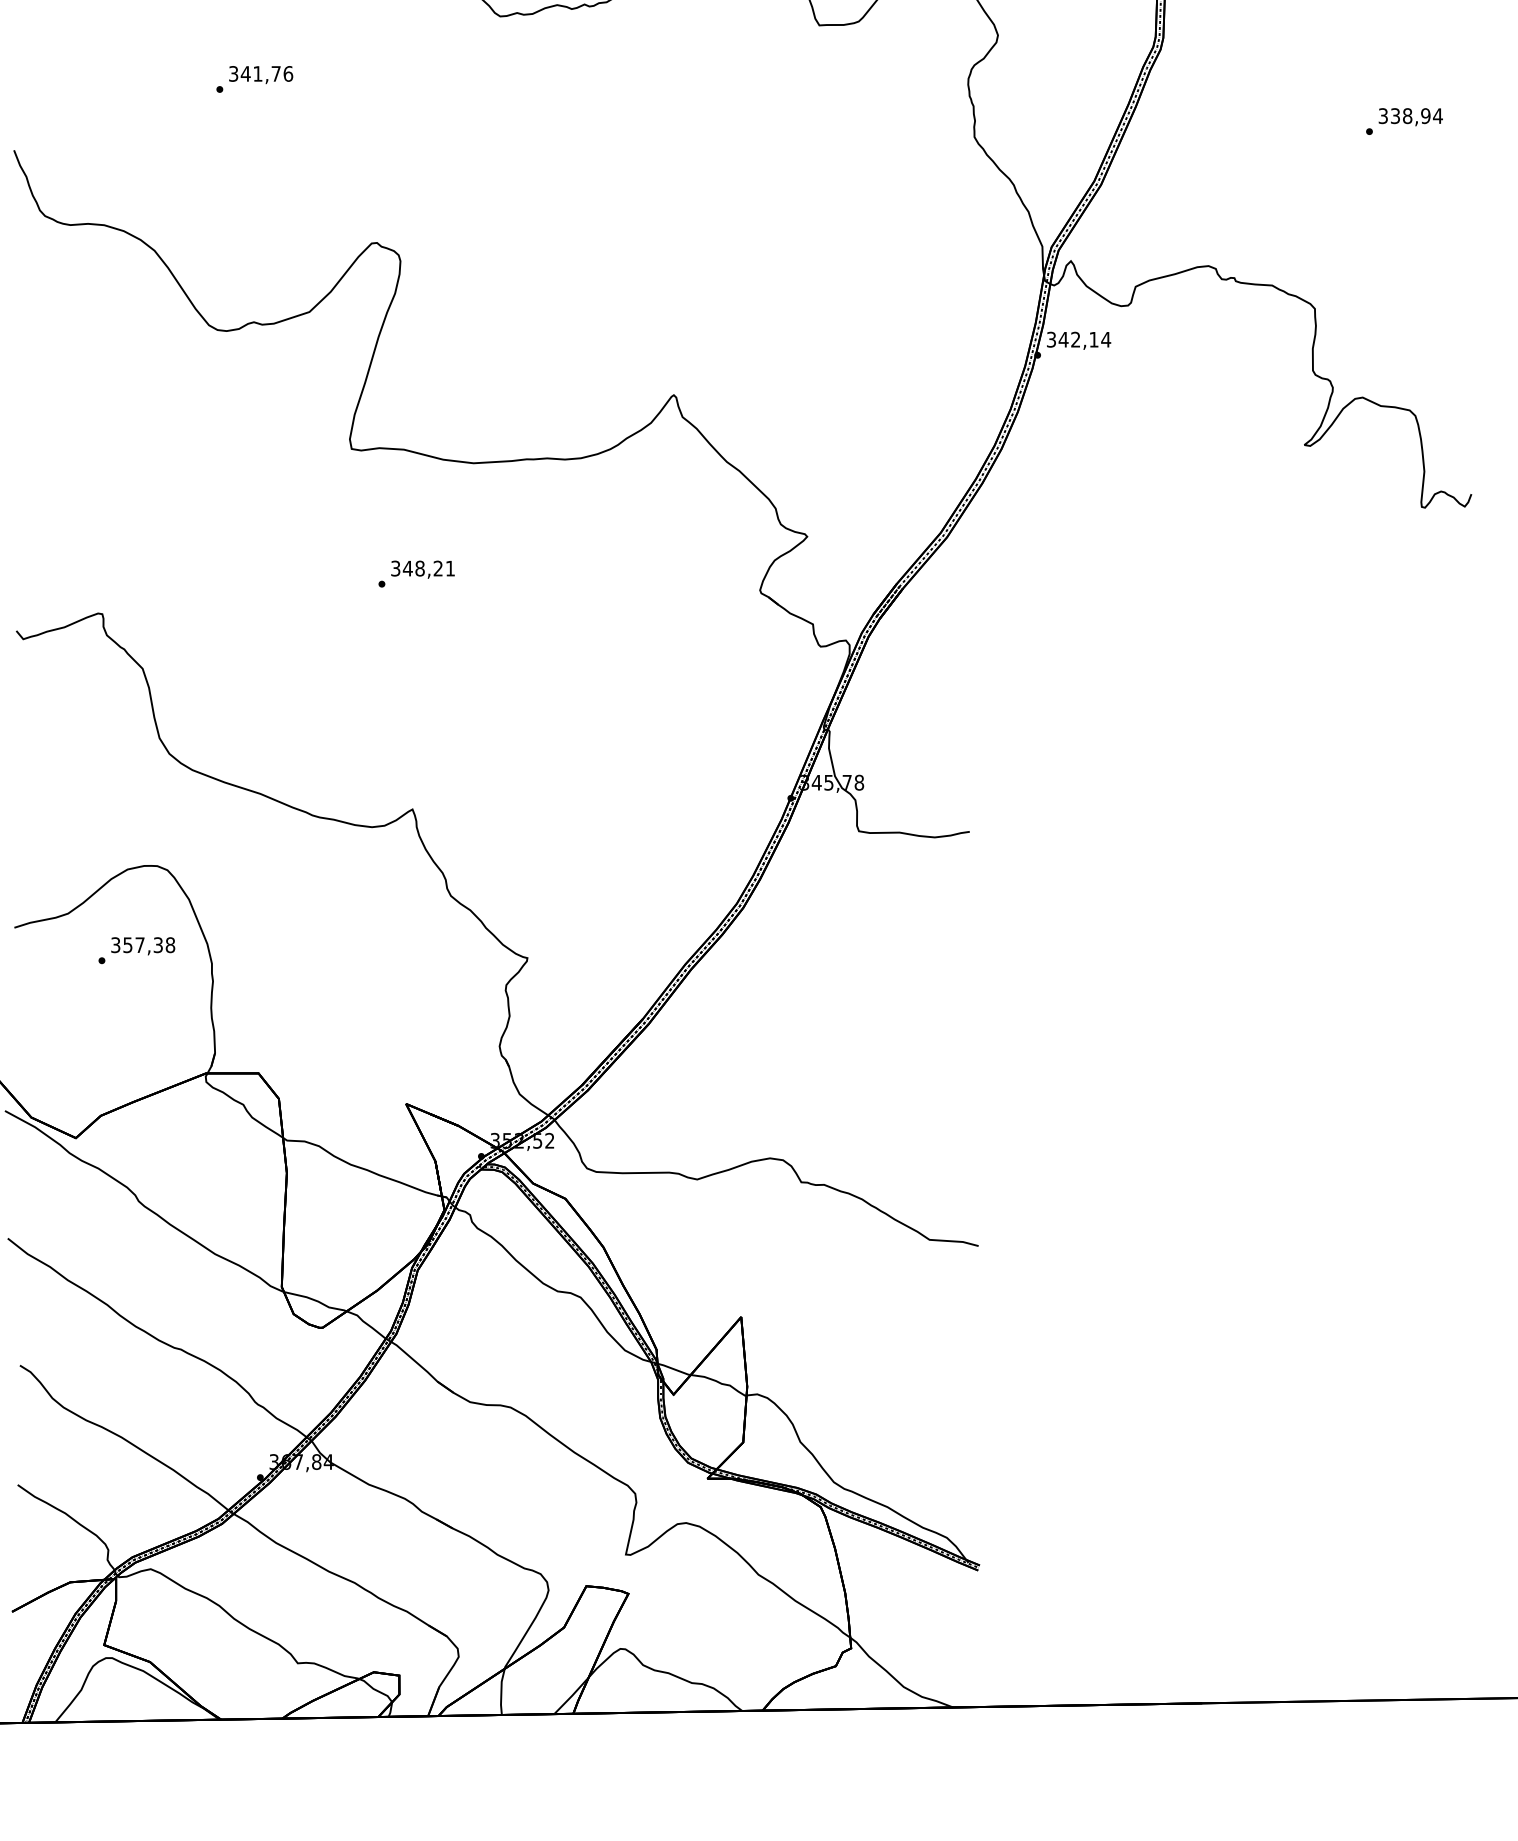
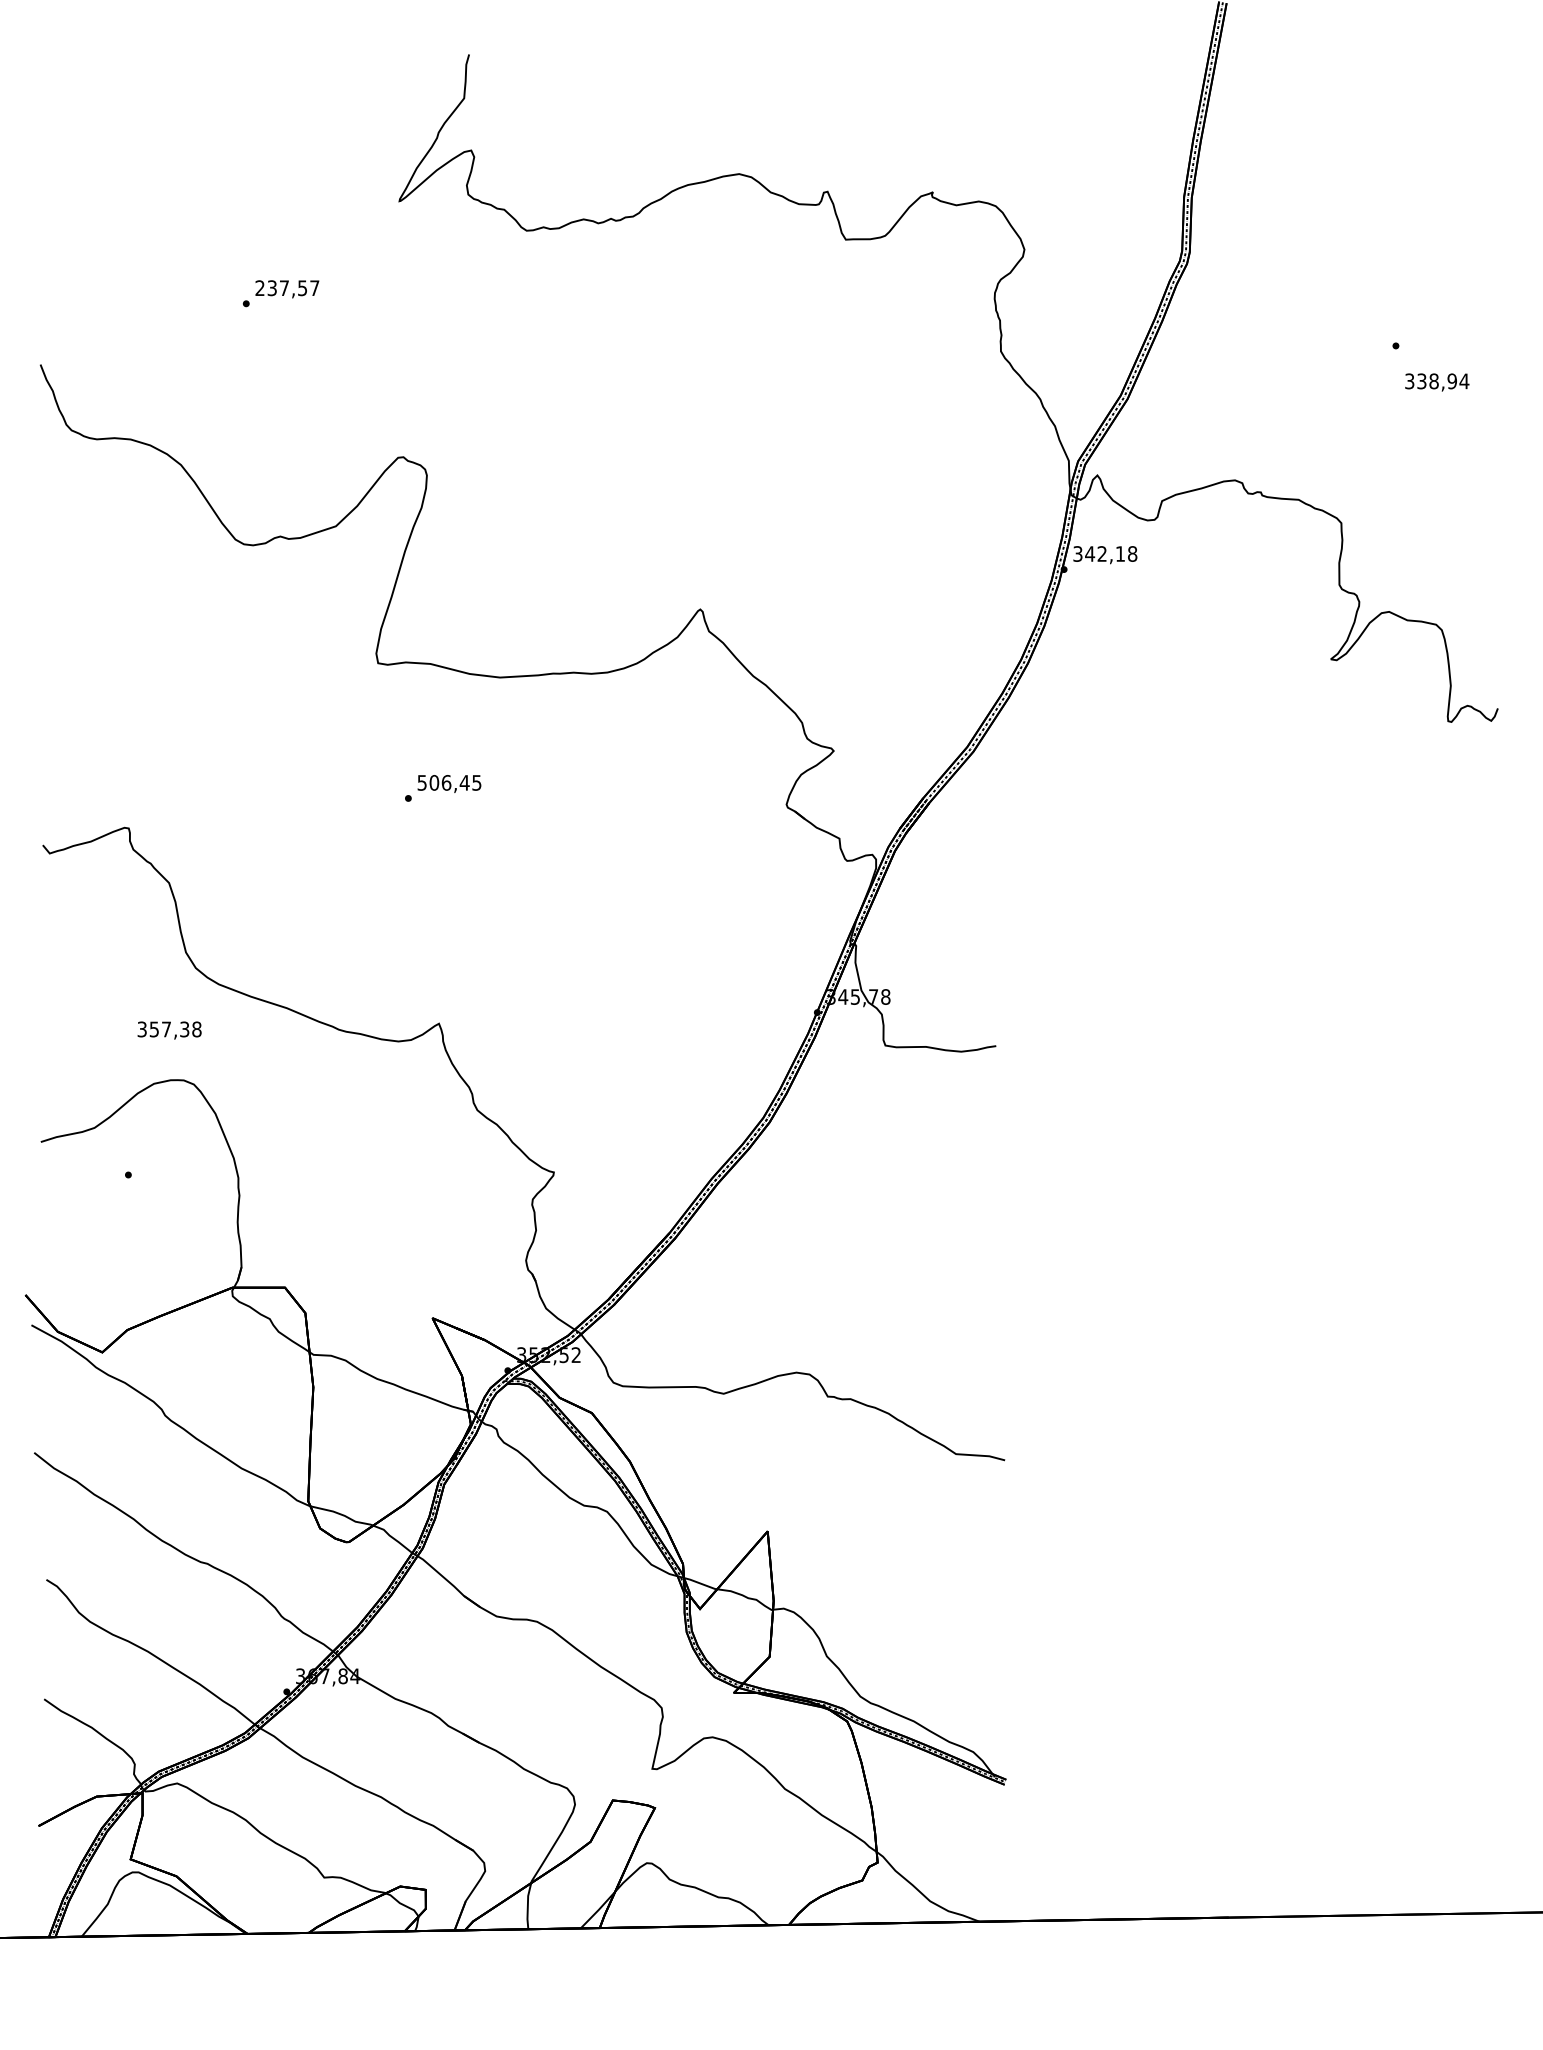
text: (261, 74) -> (287, 288), 341,76 -> 237,57
text: (1411, 117) -> (1437, 382), moved
text: (1106, 339) -> (1132, 553), 342,14 -> 342,18
text: (423, 568) -> (449, 782), 348,21 -> 506,45
text: (143, 946) -> (169, 1030), moved

